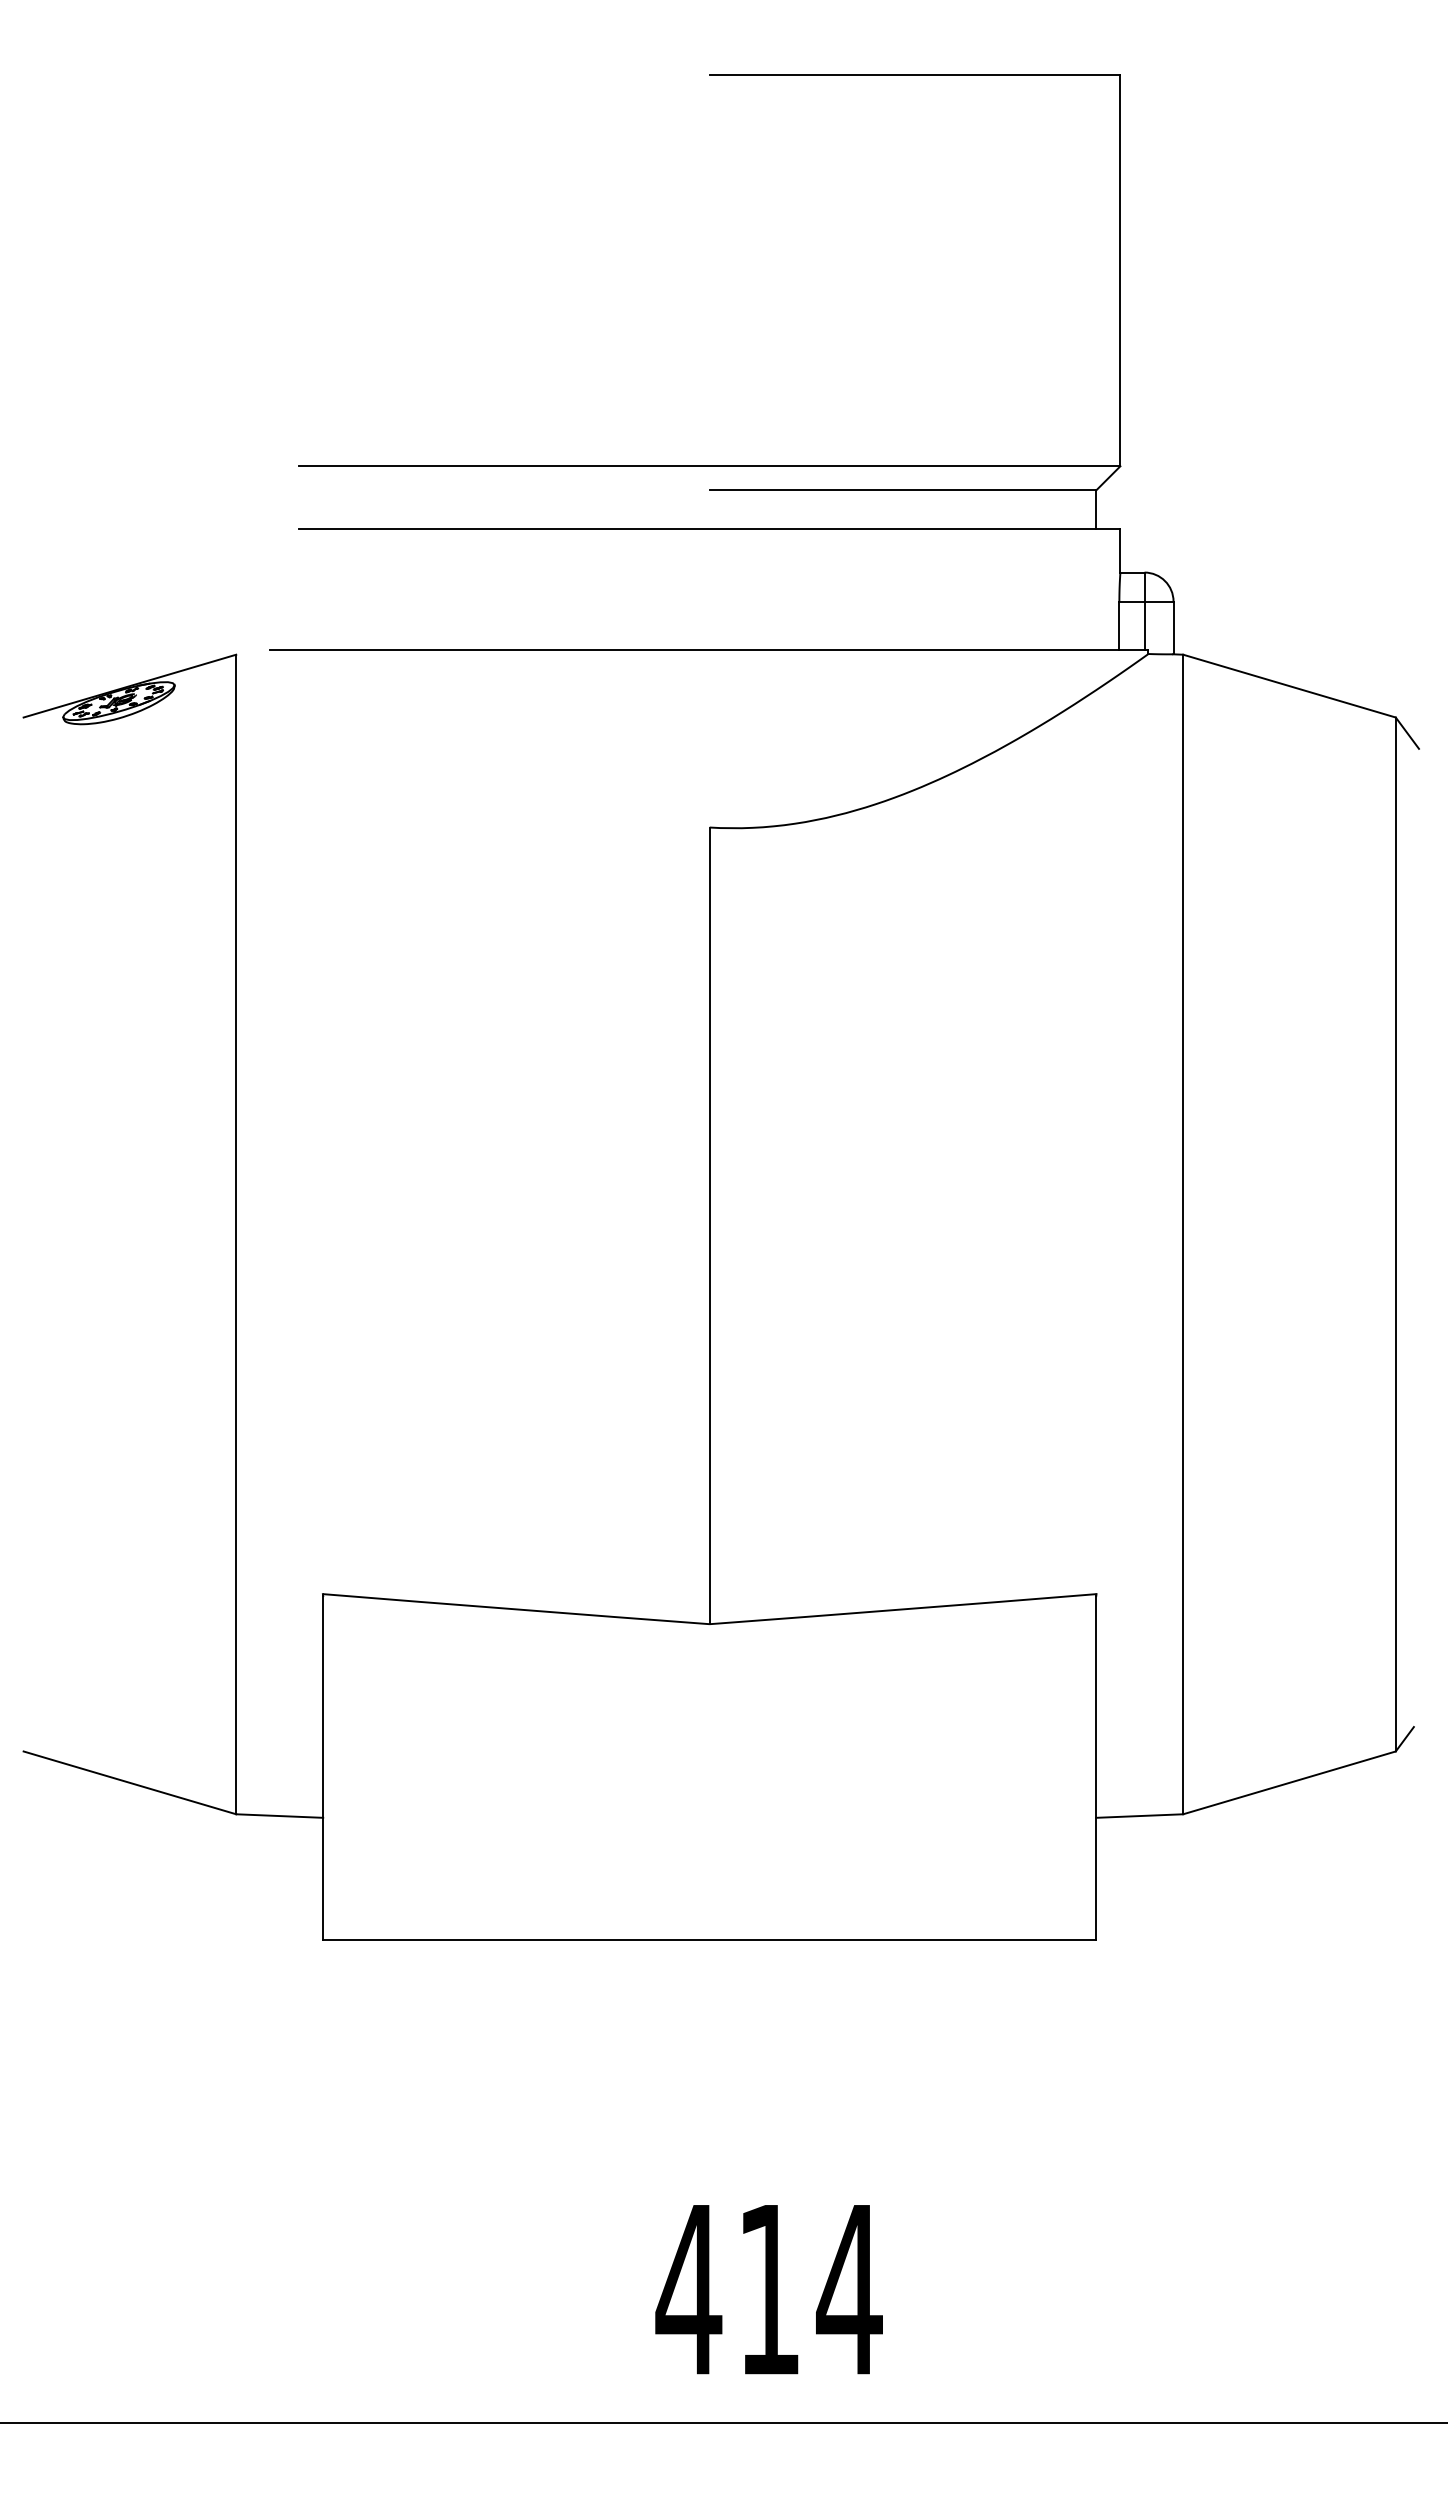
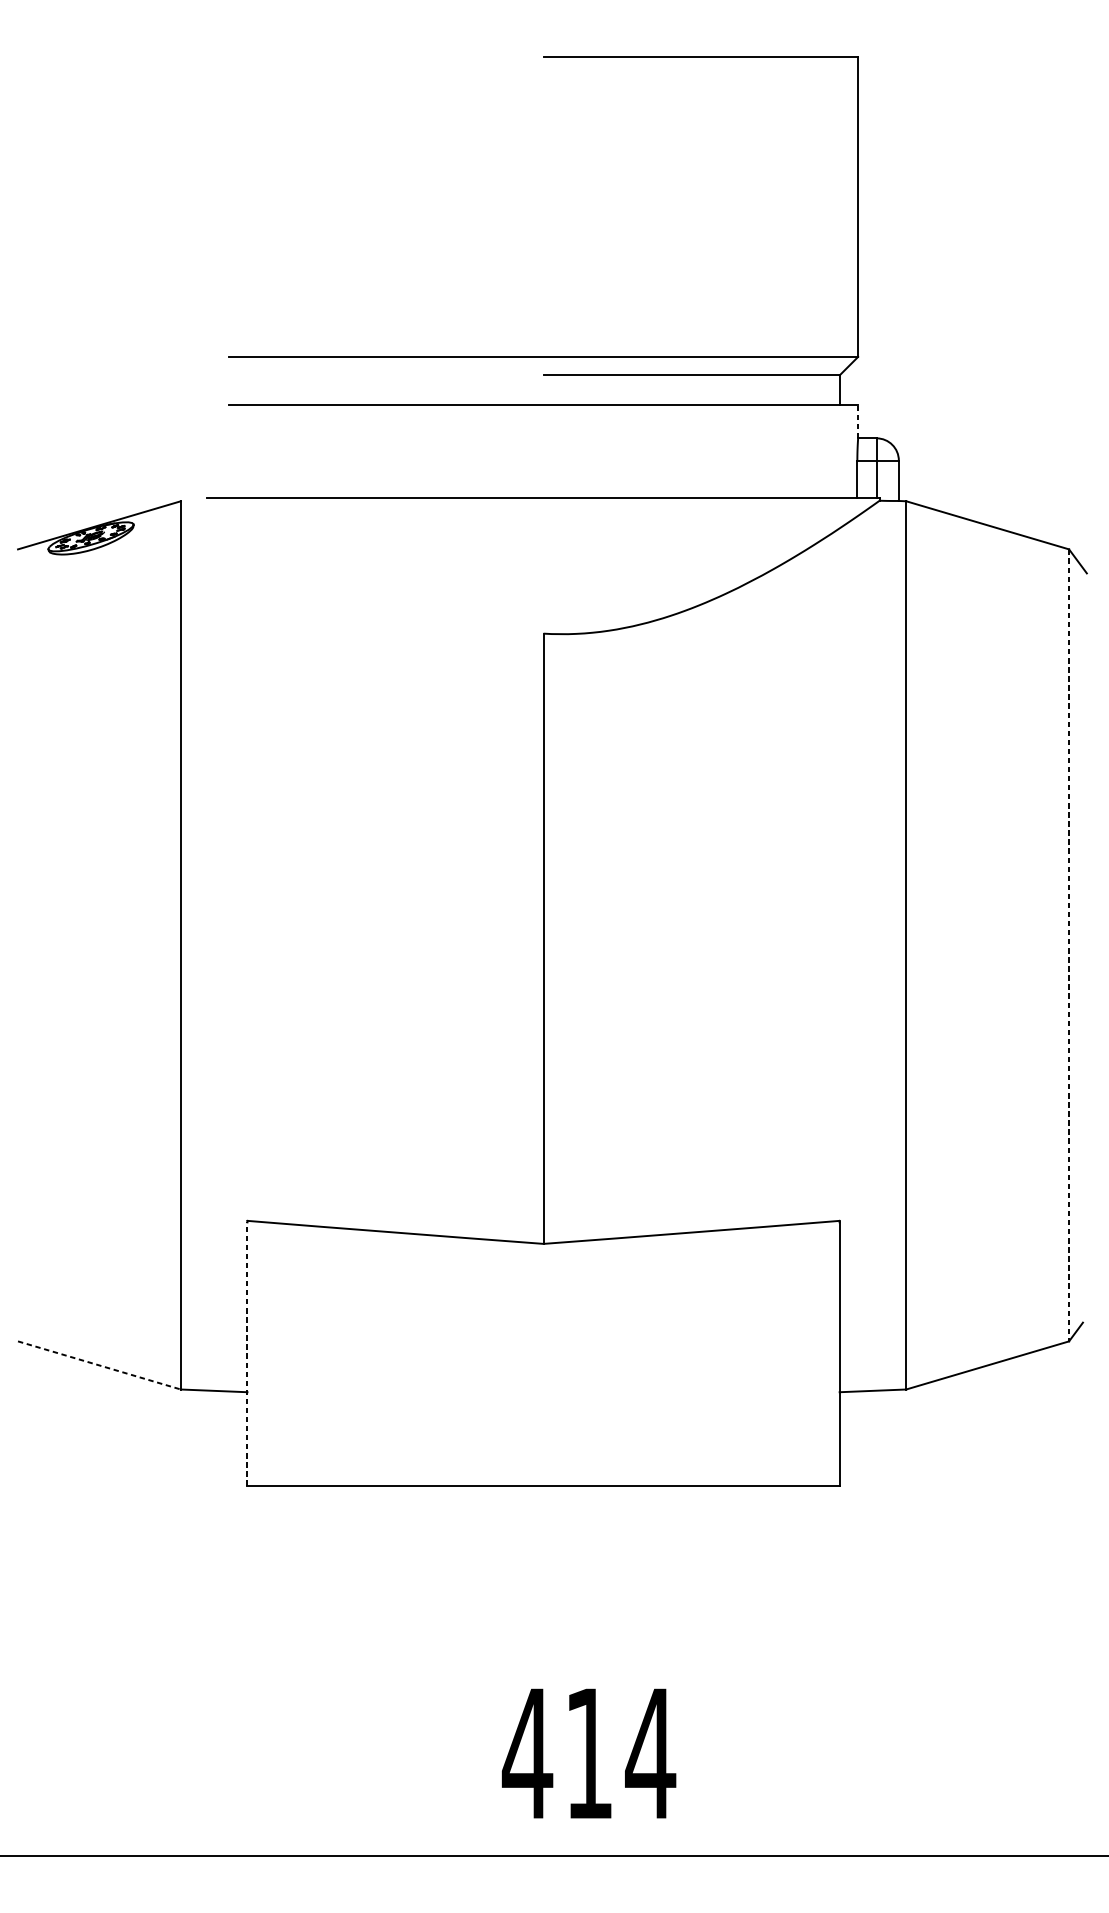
line: (1120, 550) -> (858, 421), solid -> dashed
line: (1395, 1234) -> (1068, 945), solid -> dashed
line: (323, 1768) -> (247, 1354), solid -> dashed
line: (129, 1782) -> (99, 1365), solid -> dashed

